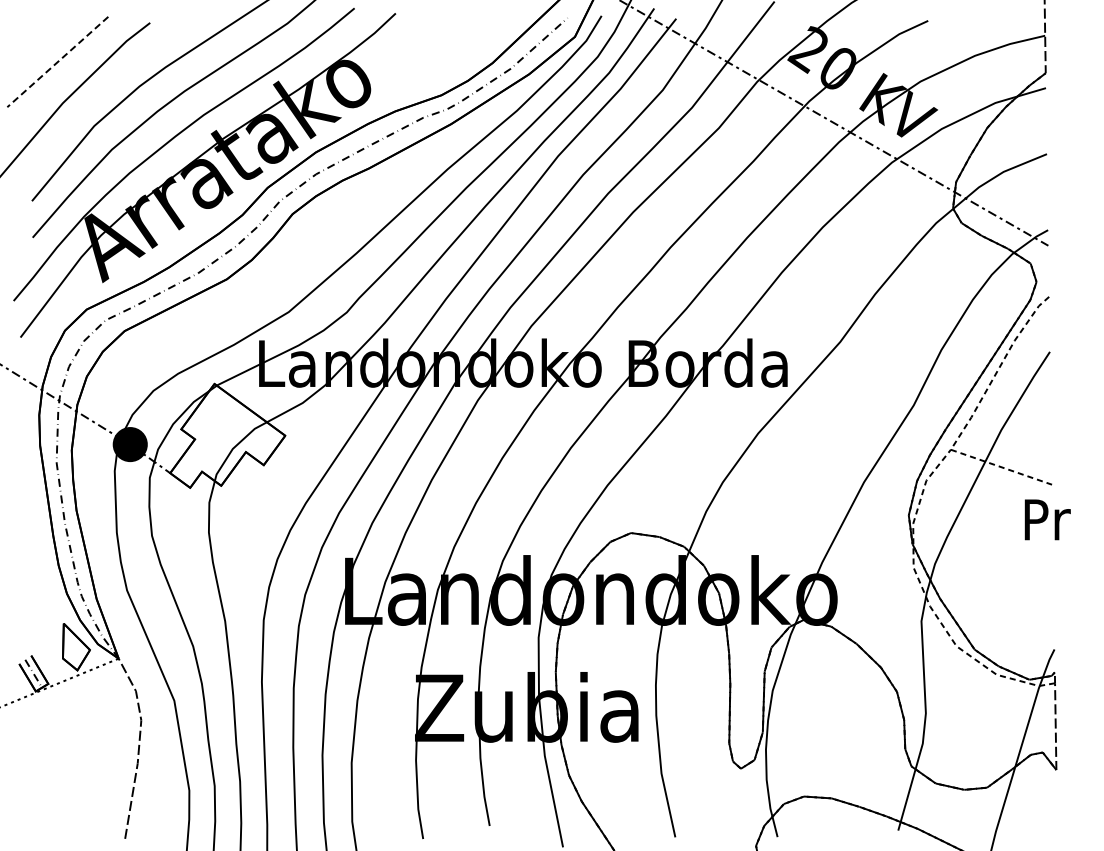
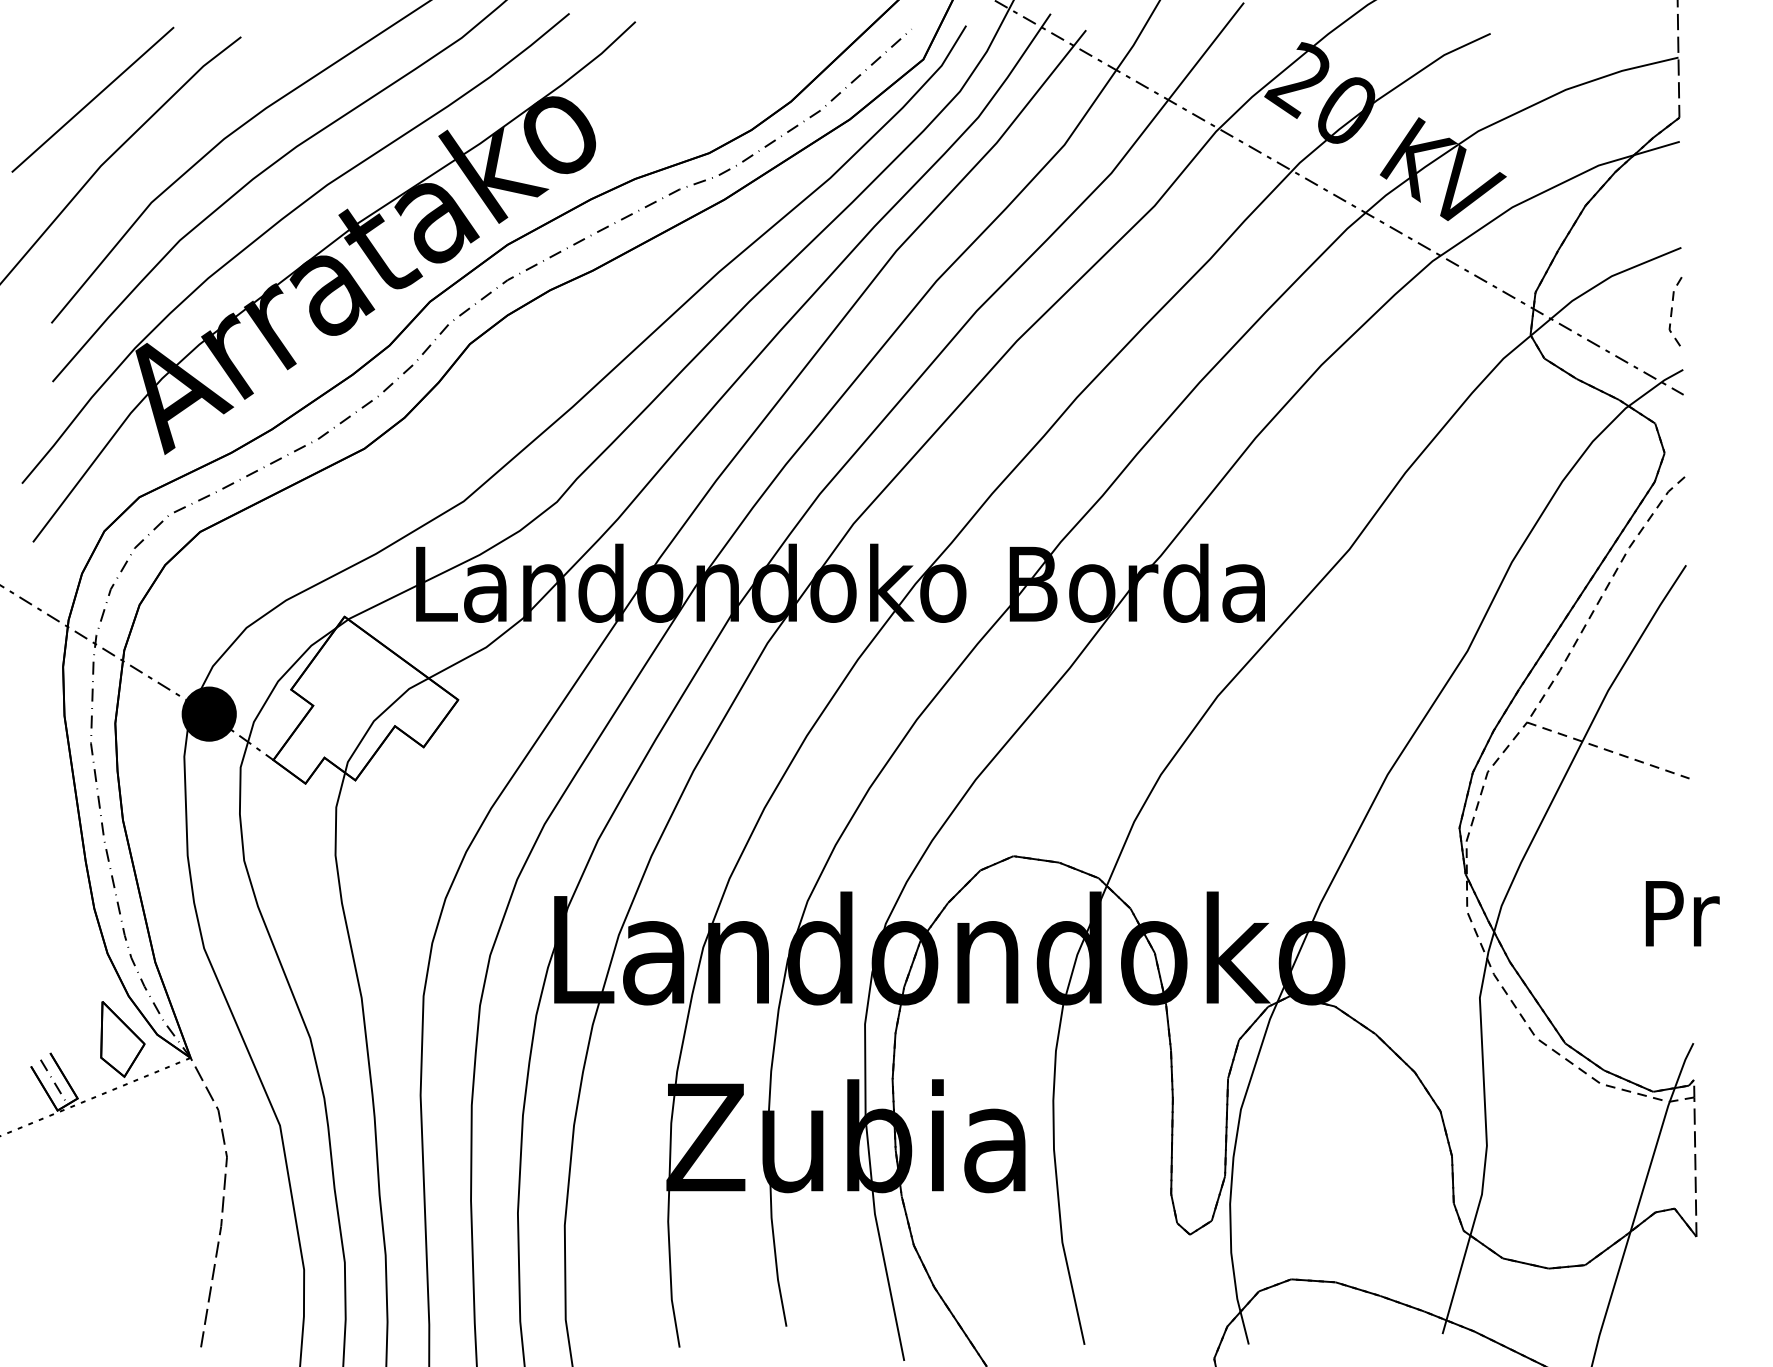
line: (57, 62) -> (92, 100), dashed -> solid
line: (1041, 193) -> (1672, 310), added
text: (1047, 519) -> (1682, 913), moved

